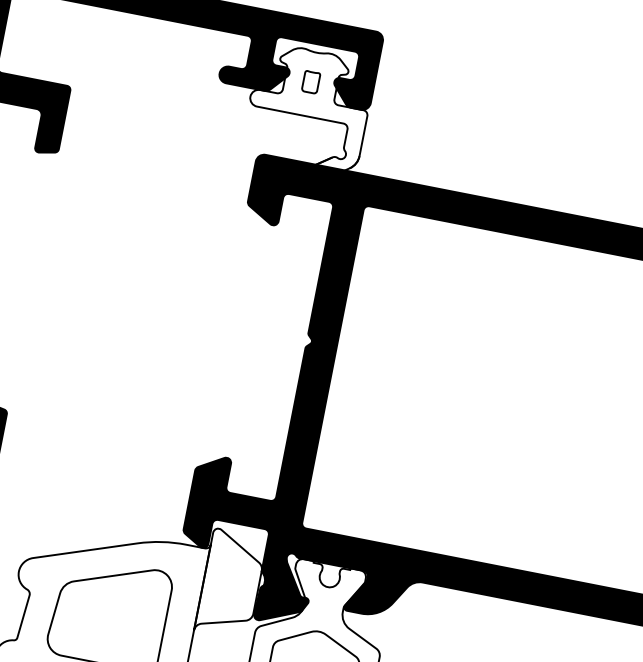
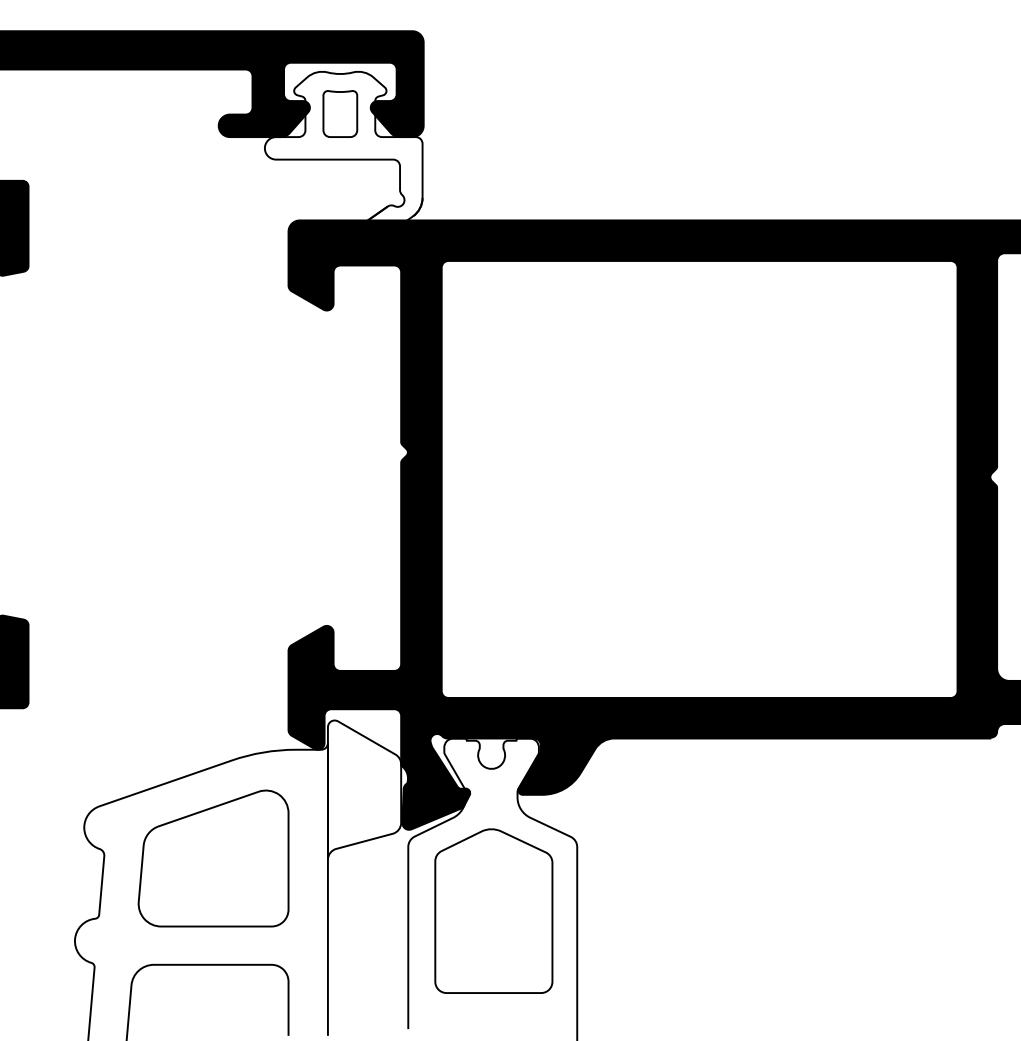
part: (311, 81) -> (340, 113), size x1.67

